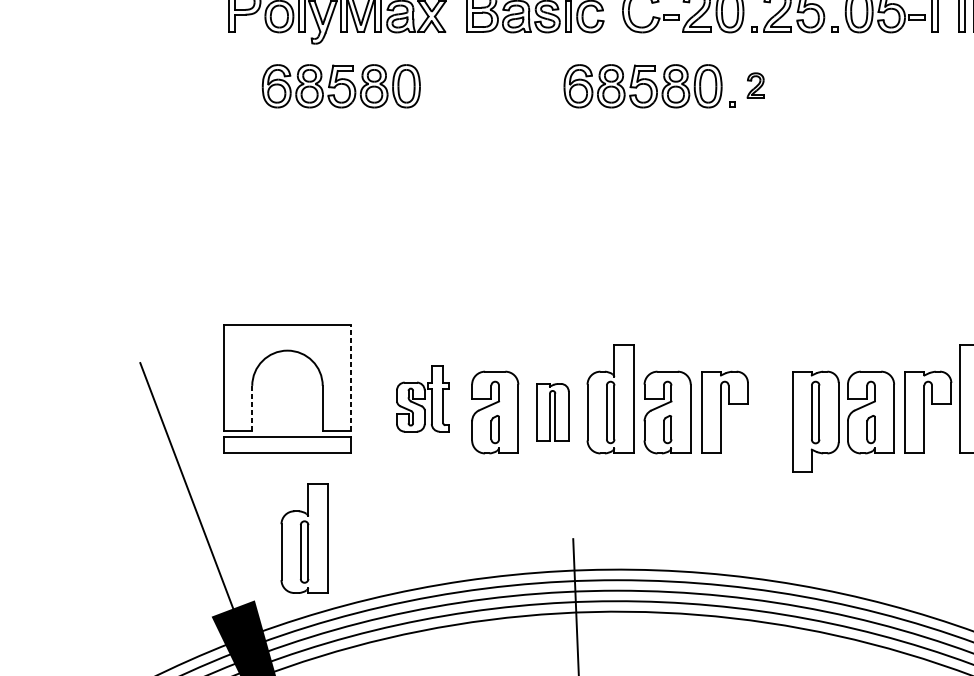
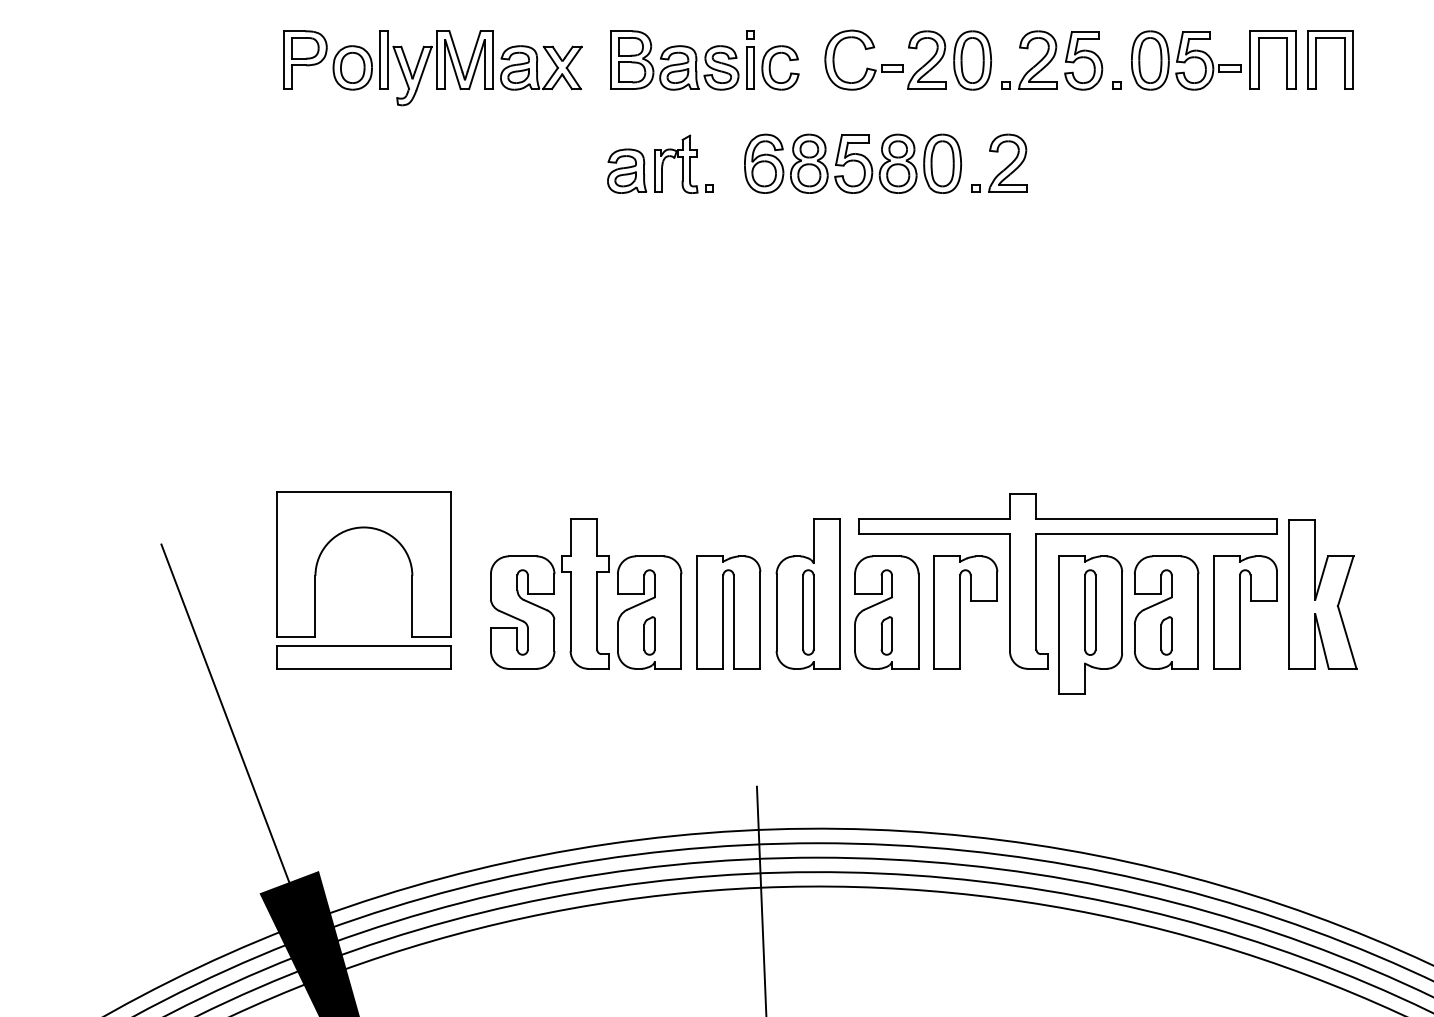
part: (755, 85) -> (1007, 162), size x1.67
part: (341, 86) -> (438, 163), removed
part: (503, 86) -> (660, 163), added
line: (350, 377) -> (450, 564), dashed -> solid
part: (776, 389) -> (1036, 581), added
part: (422, 398) -> (549, 593), size x1.67
line: (252, 408) -> (315, 606), dashed -> solid
part: (552, 412) -> (728, 612), size x1.43
part: (303, 538) -> (386, 785), removed

